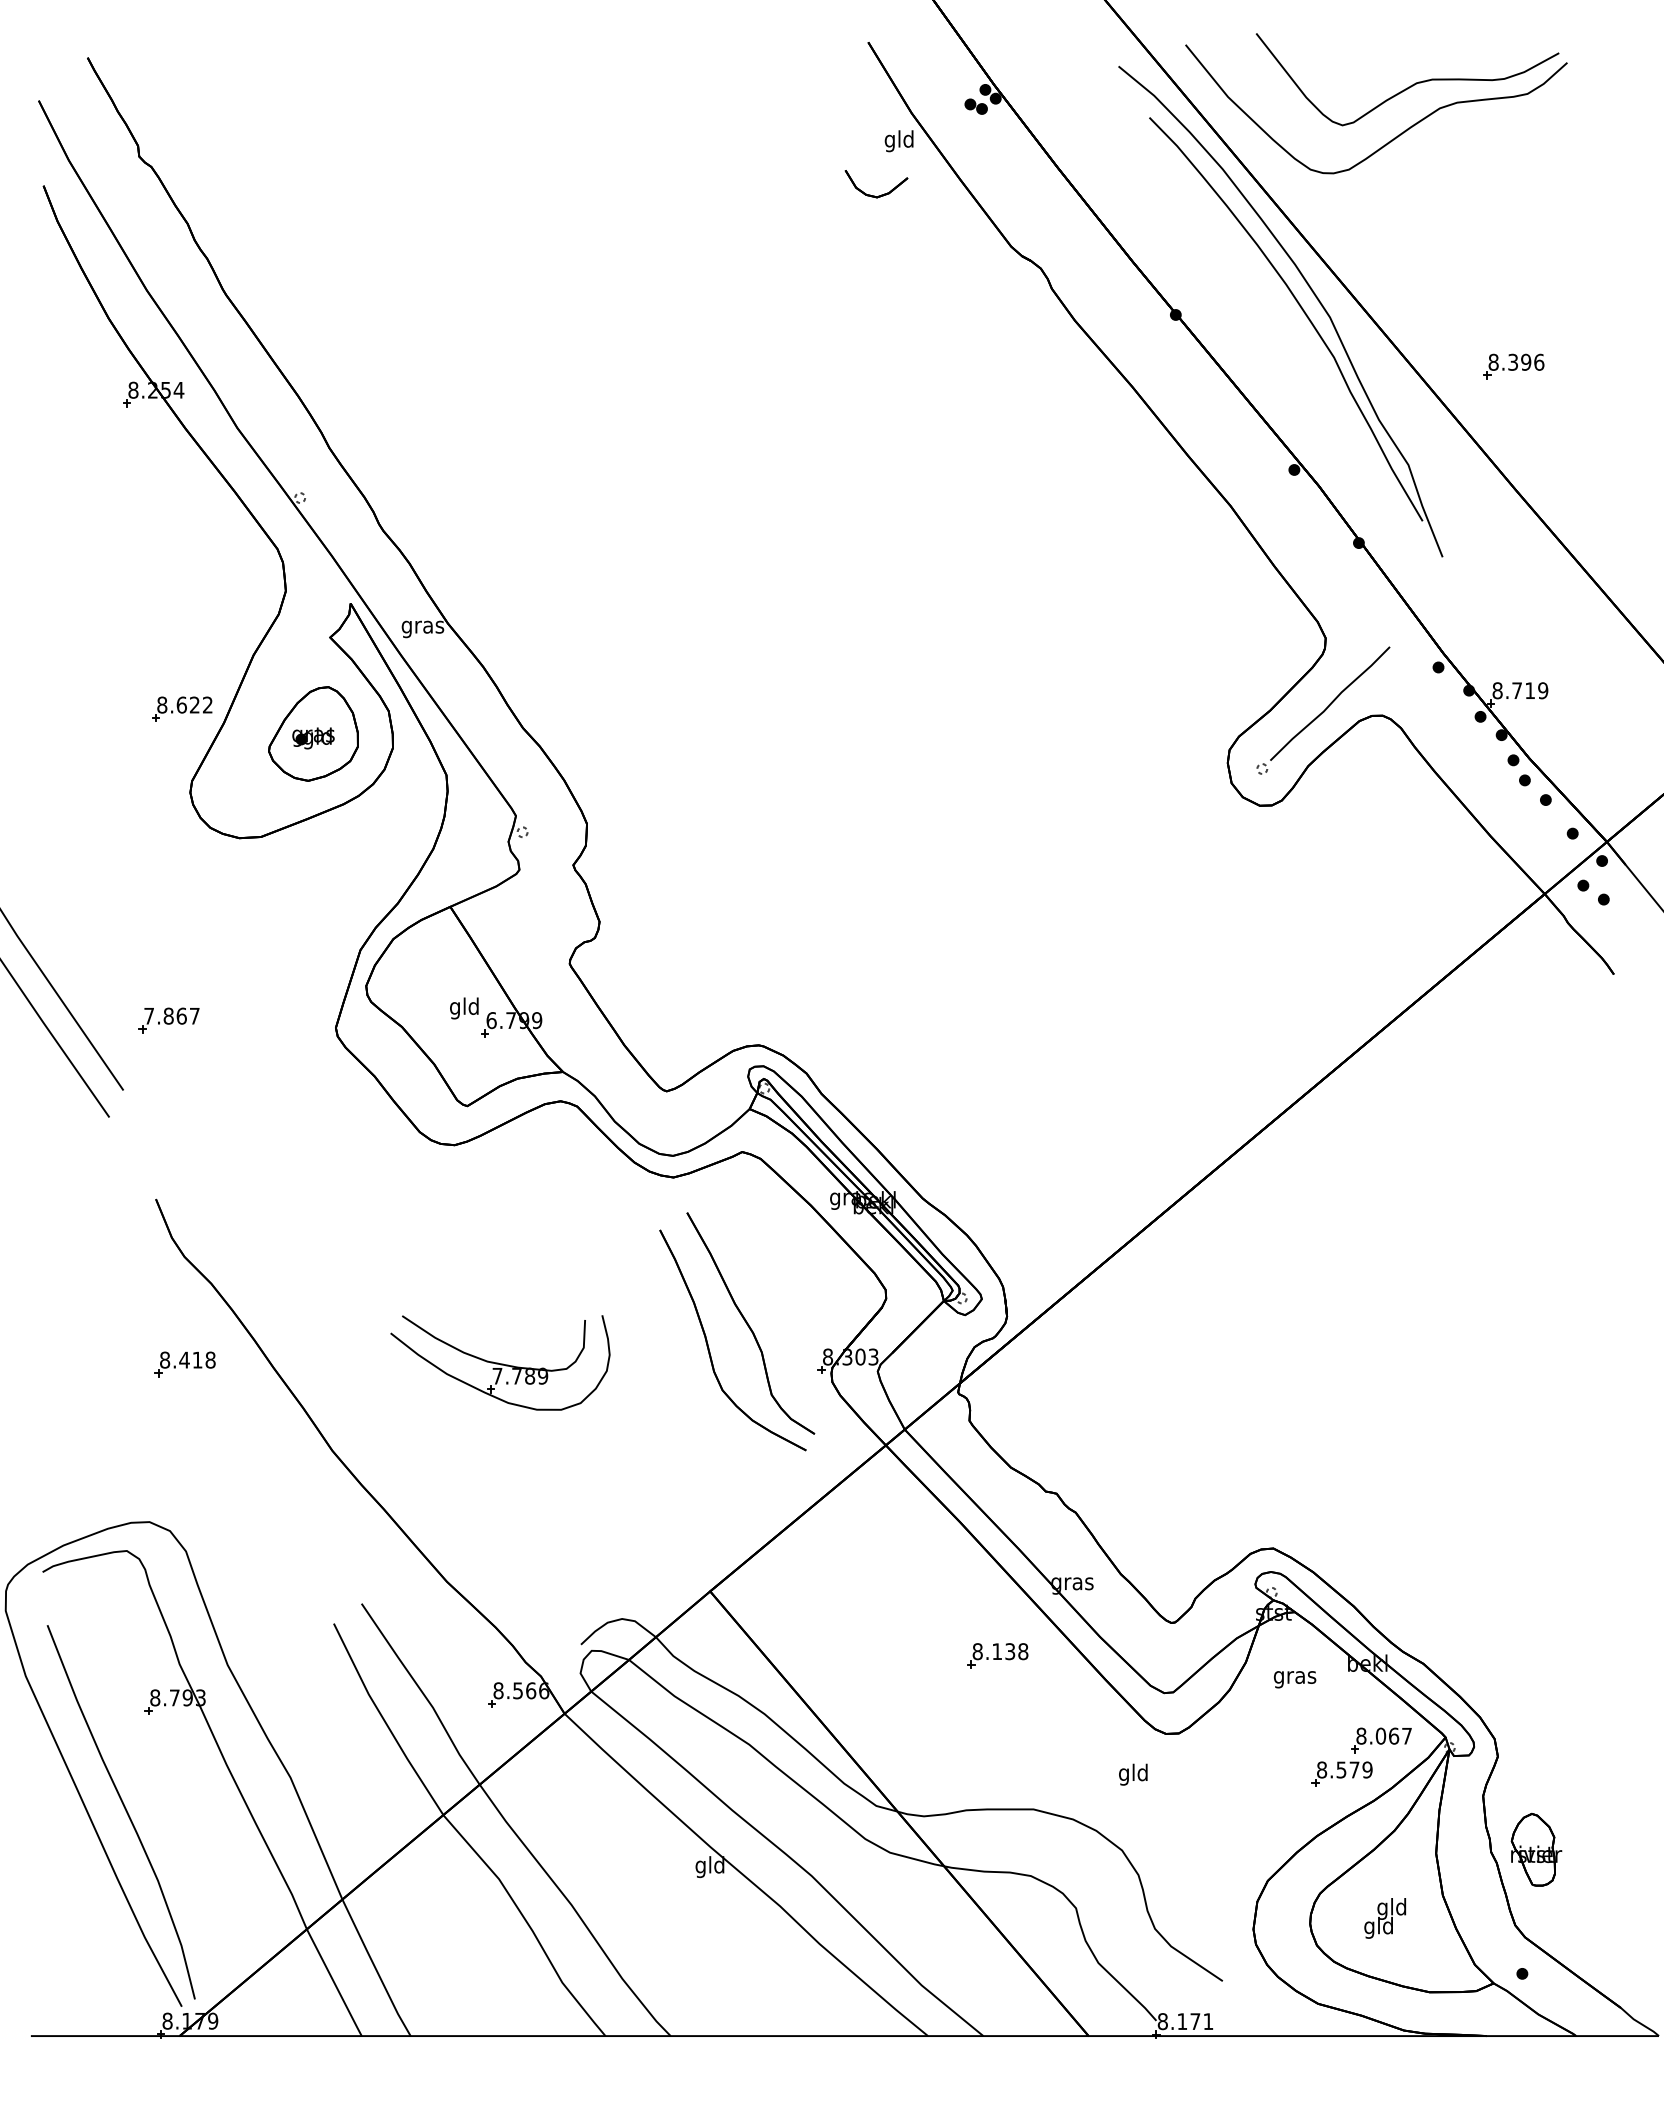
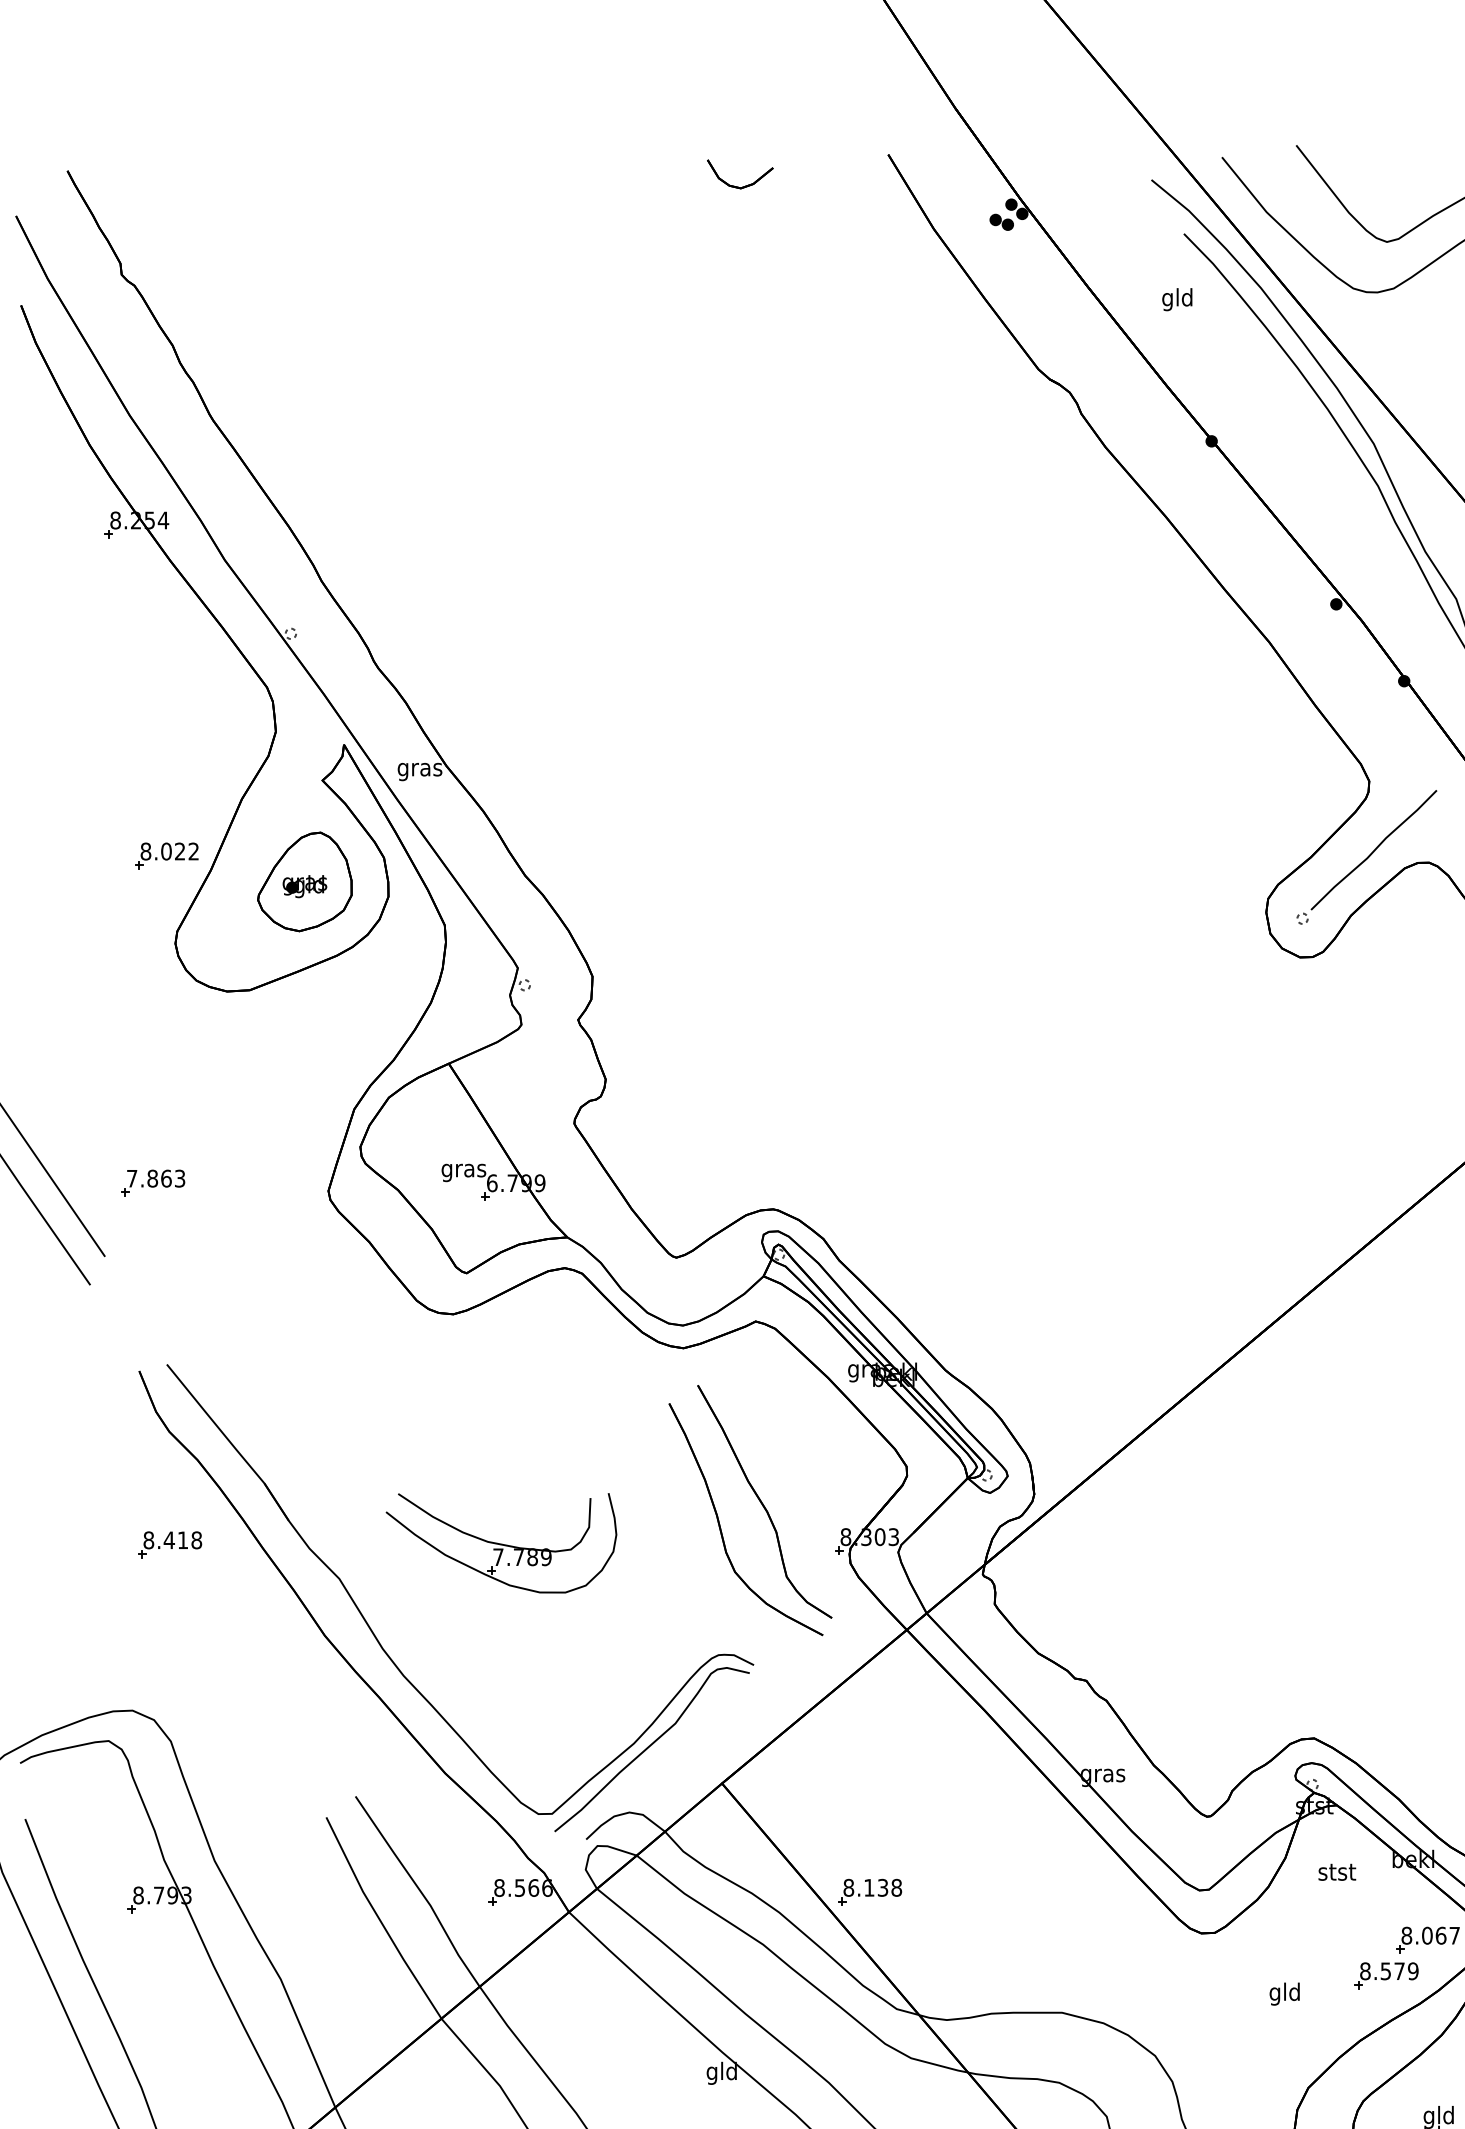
text: (898, 141) -> (1176, 299), moved
part: (881, 194) -> (745, 185), moved
text: (181, 704) -> (166, 850), 8.622 -> 8.022
text: (464, 1008) -> (463, 1170), gld -> gras
text: (194, 1015) -> (179, 1177), 7.867 -> 7.863
part: (391, 1466) -> (386, 1652), added
part: (997, 1655) -> (869, 1891), moved
text: (1294, 1677) -> (1336, 1874), gras -> stst
text: (1133, 1774) -> (1284, 1993), moved

